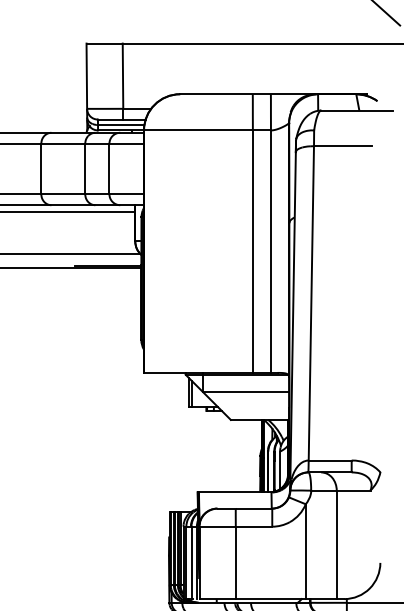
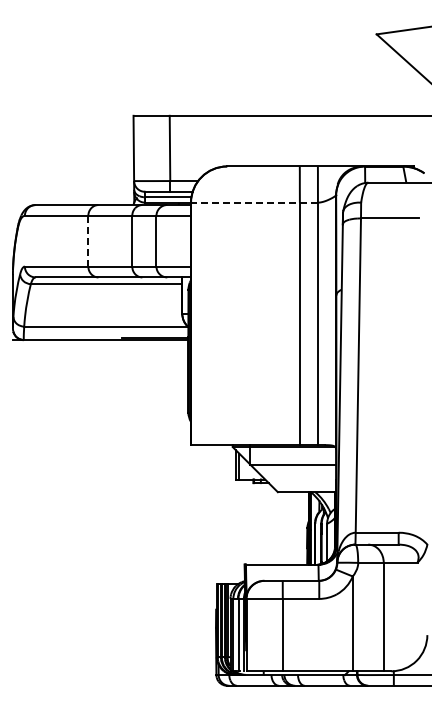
line: (207, 130) -> (254, 202), solid -> dashed
line: (41, 169) -> (88, 241), solid -> dashed

